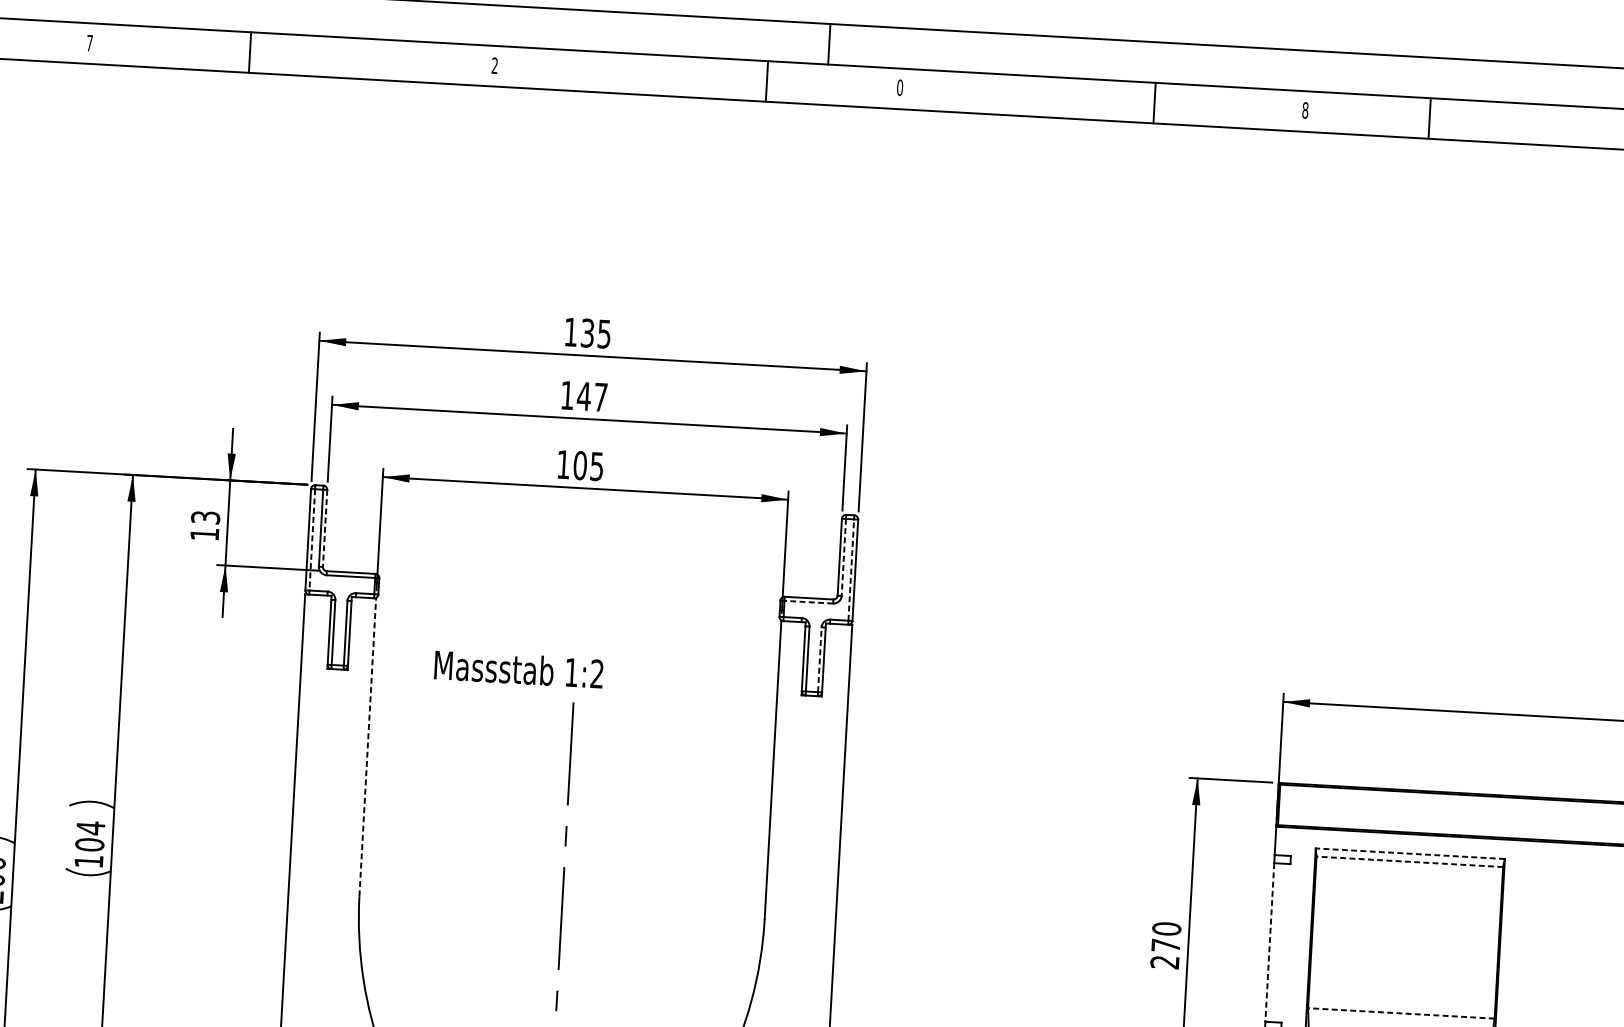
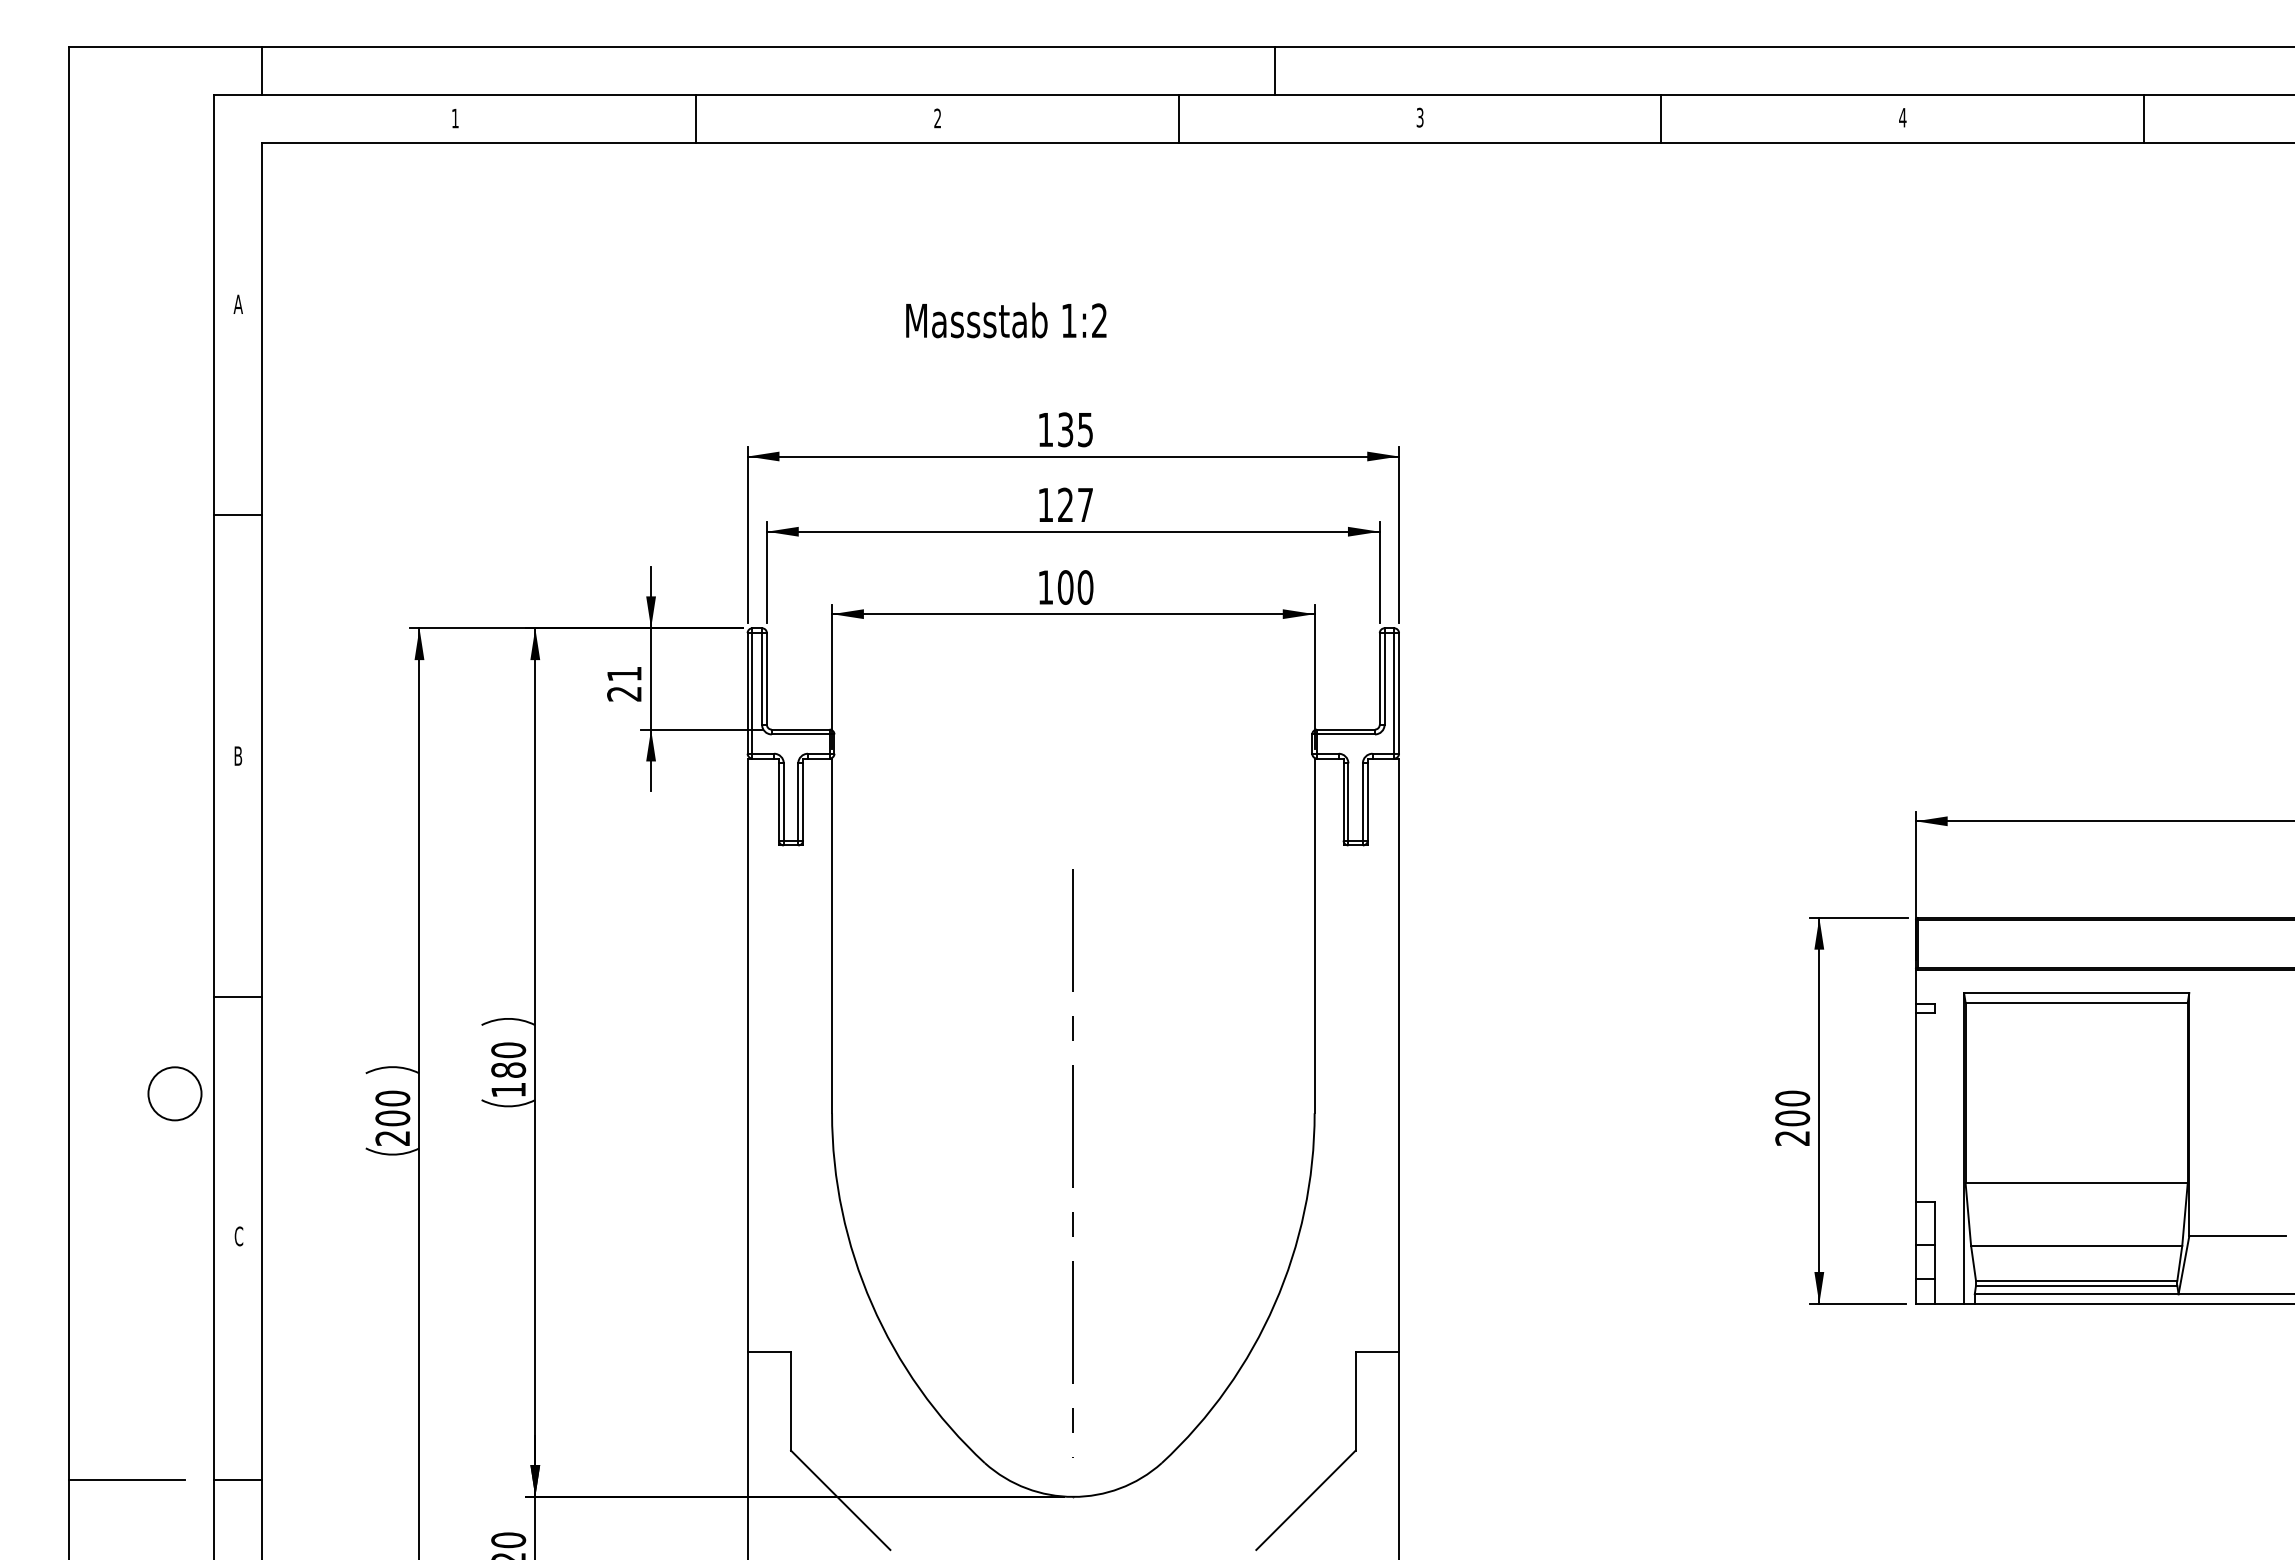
text: (89, 43) -> (455, 118), 7 -> 1
line: (829, 44) -> (1275, 70), moved
line: (250, 52) -> (696, 118), moved
line: (766, 80) -> (1178, 118), moved
text: (899, 87) -> (1419, 117), 0 -> 3
line: (1154, 102) -> (1661, 118), moved
text: (1305, 110) -> (1902, 117), 8 -> 4
line: (1429, 118) -> (2143, 118), moved
text: (584, 395) -> (1065, 504), 147 -> 127
text: (596, 466) -> (1085, 587), 105 -> 100
text: (205, 525) -> (624, 683), 13 -> 21
line: (324, 528) -> (766, 678), dashed -> solid
line: (312, 539) -> (752, 693), dashed -> solid
line: (843, 557) -> (1384, 678), dashed -> solid
line: (851, 569) -> (1394, 692), dashed -> solid
line: (809, 602) -> (1346, 734), dashed -> solid
line: (819, 660) -> (1362, 802), dashed -> solid
text: (519, 669) -> (1006, 320), moved
line: (368, 746) -> (832, 935), dashed -> solid
text: (90, 835) -> (508, 1059), 104 -> 180
line: (1410, 854) -> (2076, 993), dashed -> solid
line: (1409, 861) -> (2076, 1002), dashed -> solid
line: (1269, 943) -> (1915, 1108), dashed -> solid
text: (1165, 945) -> (1792, 1118), 270 -> 200
line: (1401, 1013) -> (2076, 1183), dashed -> solid

